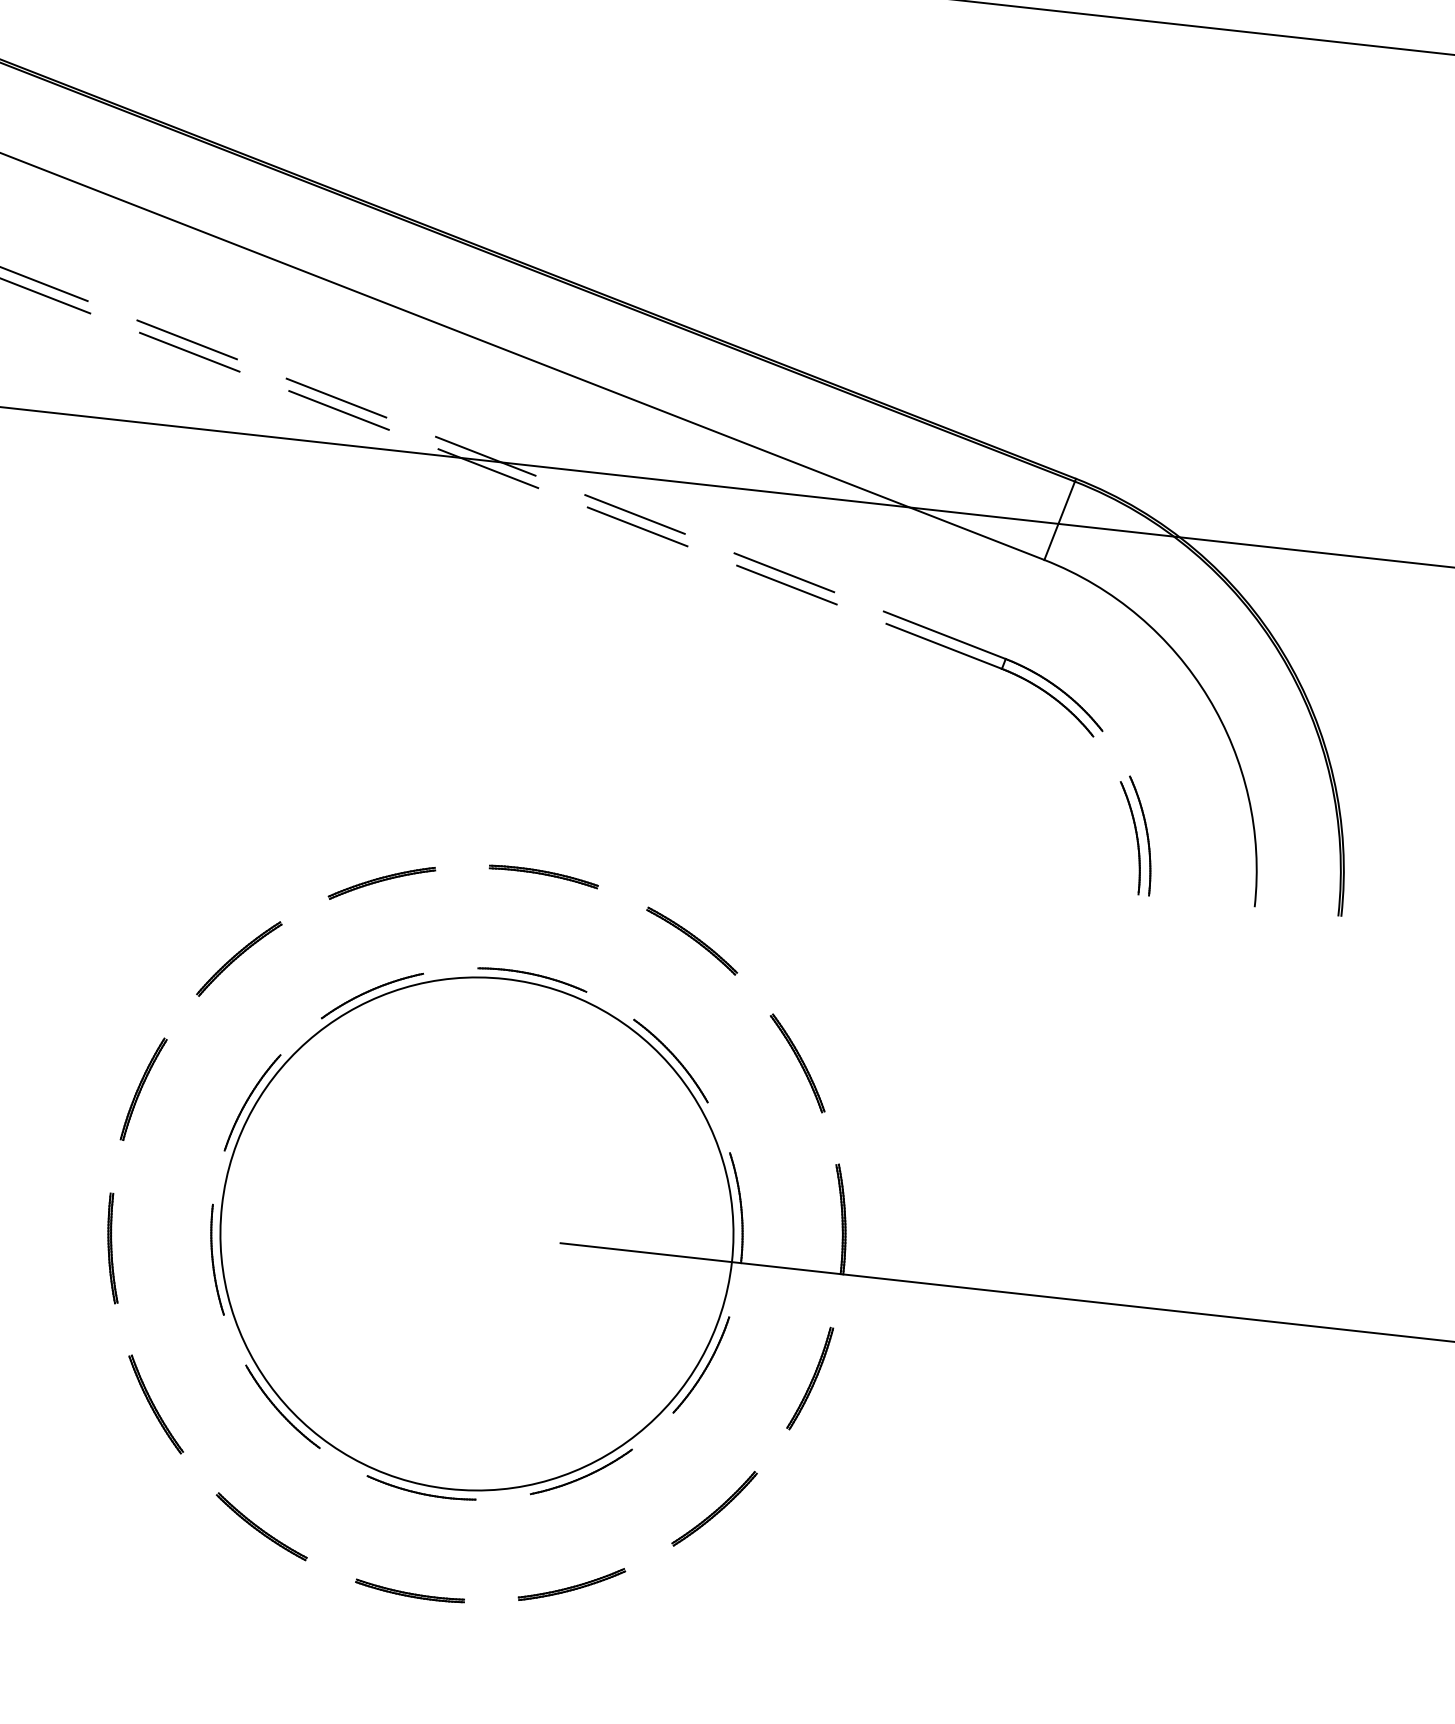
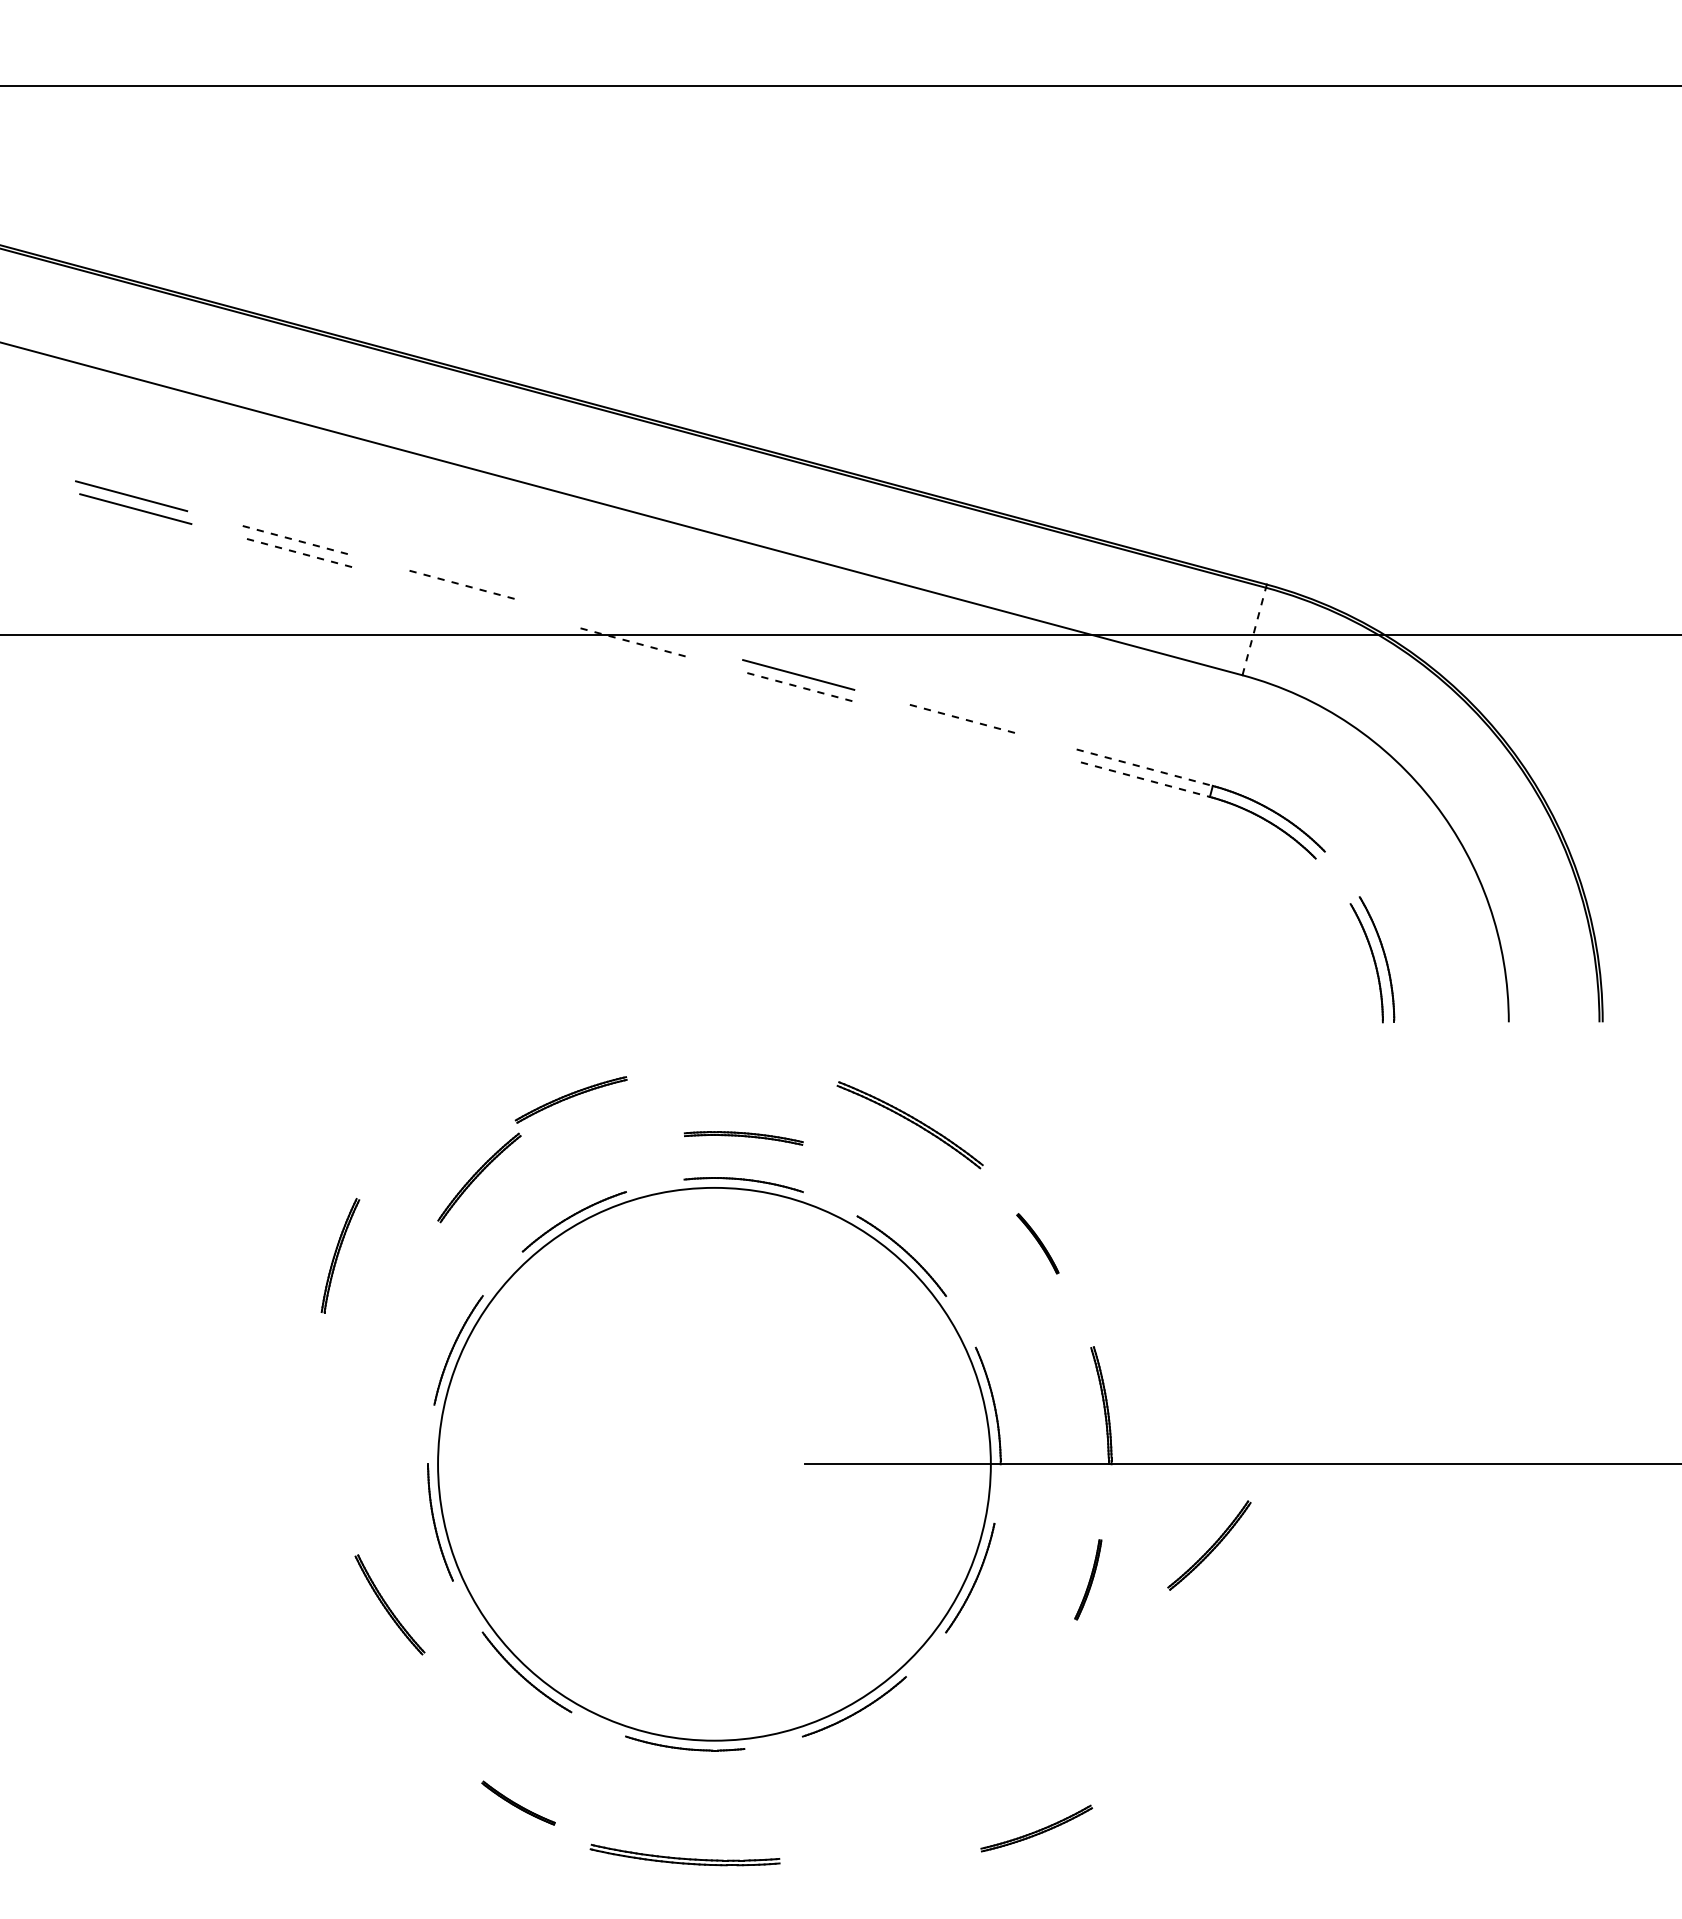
line: (187, 339) -> (298, 540), solid -> dashed
line: (189, 351) -> (302, 553), solid -> dashed
line: (336, 398) -> (465, 585), solid -> dashed
line: (338, 410) -> (468, 598), removed
line: (485, 456) -> (631, 630), removed
line: (488, 468) -> (636, 643), solid -> dashed
line: (1059, 520) -> (1254, 631), solid -> dashed
line: (637, 526) -> (802, 687), solid -> dashed
line: (784, 572) -> (965, 719), solid -> dashed
line: (786, 584) -> (969, 732), removed
line: (945, 635) -> (1145, 767), solid -> dashed
line: (944, 646) -> (1145, 779), solid -> dashed
part: (543, 876) -> (743, 1138), moved
part: (692, 941) -> (910, 1125), size x1.4
part: (239, 958) -> (479, 1177), moved
part: (797, 1063) -> (1037, 1243), size x0.6
part: (143, 1089) -> (340, 1255), moved
part: (114, 1248) -> (327, 1522), removed
part: (809, 1378) -> (1087, 1579), size x0.7
part: (155, 1404) -> (389, 1604), moved
part: (714, 1508) -> (1209, 1545), moved
part: (261, 1525) -> (518, 1802), size x0.7
part: (571, 1584) -> (1036, 1828), moved
part: (409, 1590) -> (684, 1854), size x1.6

